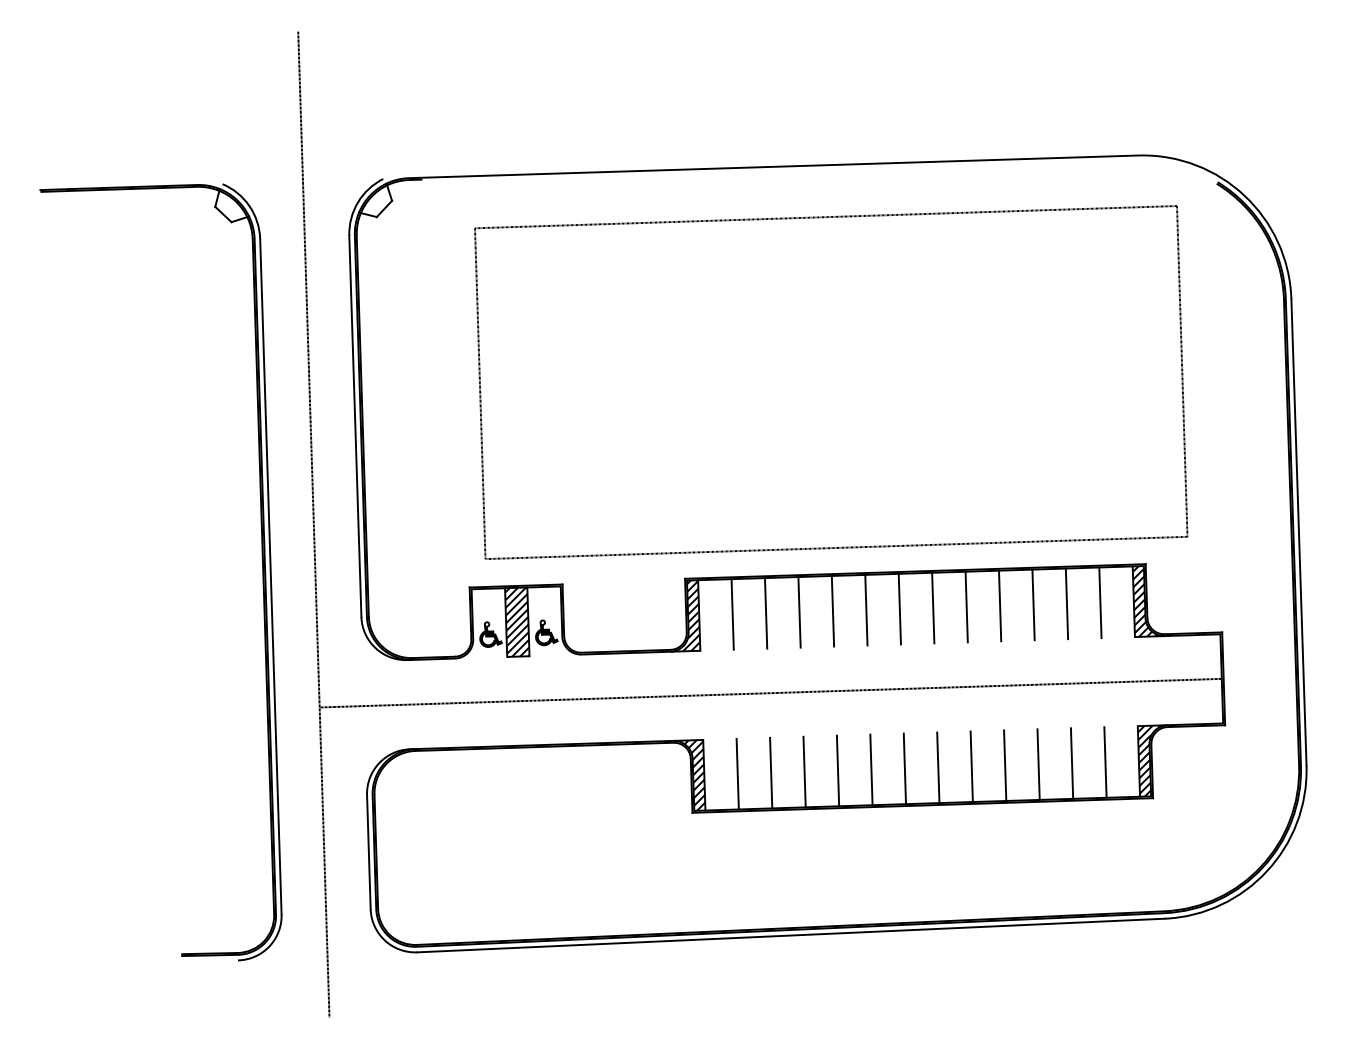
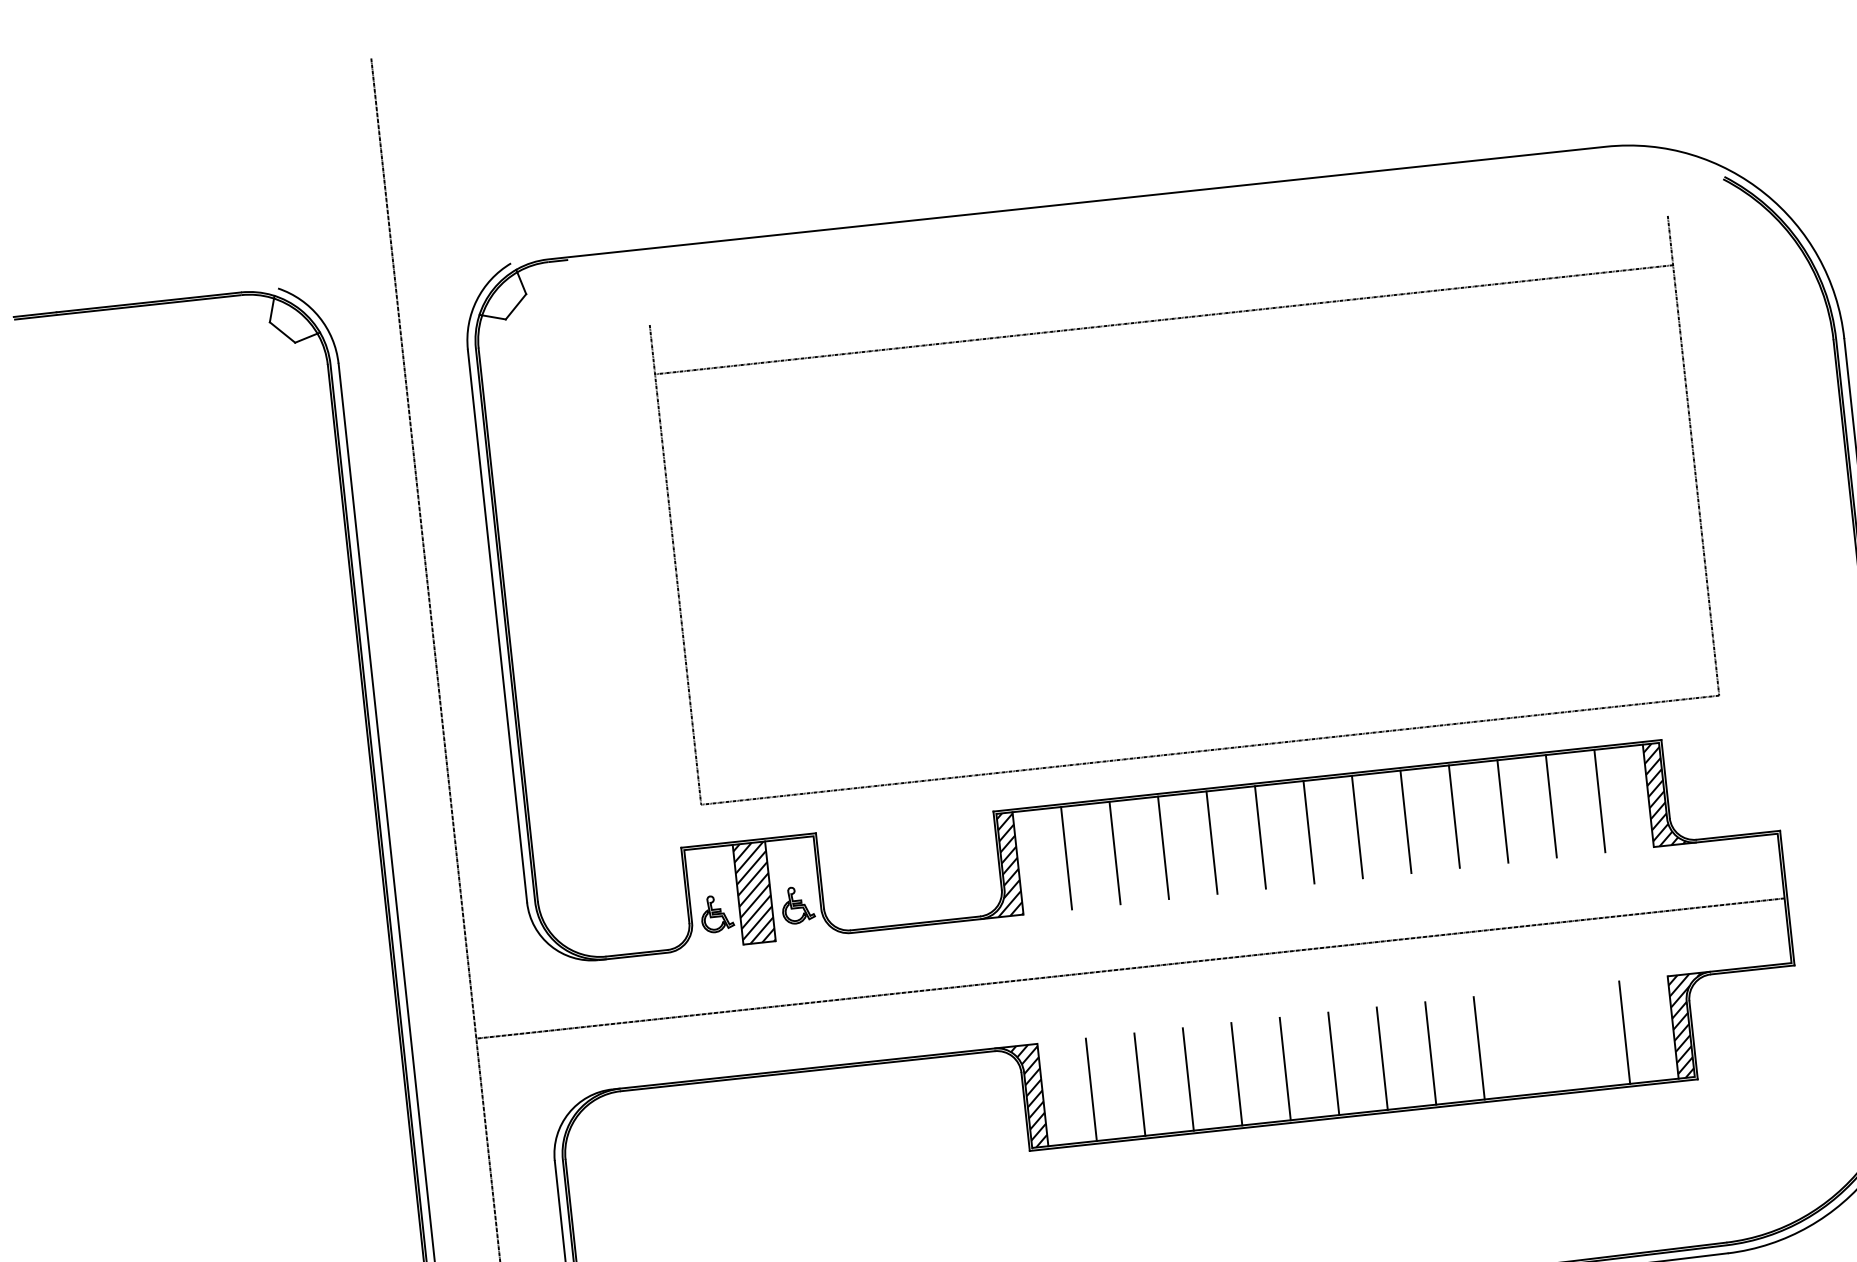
line: (826, 217) -> (1164, 320), moved
line: (1071, 763) -> (1575, 1037), removed
line: (1038, 764) -> (1527, 1042), removed

